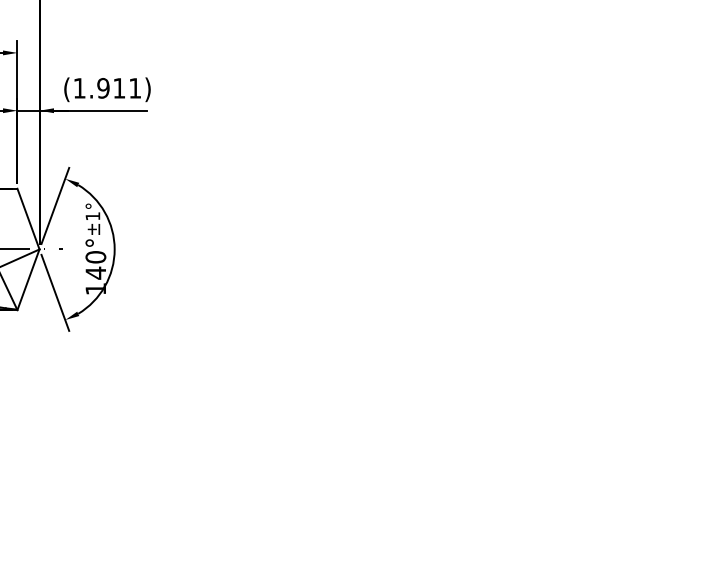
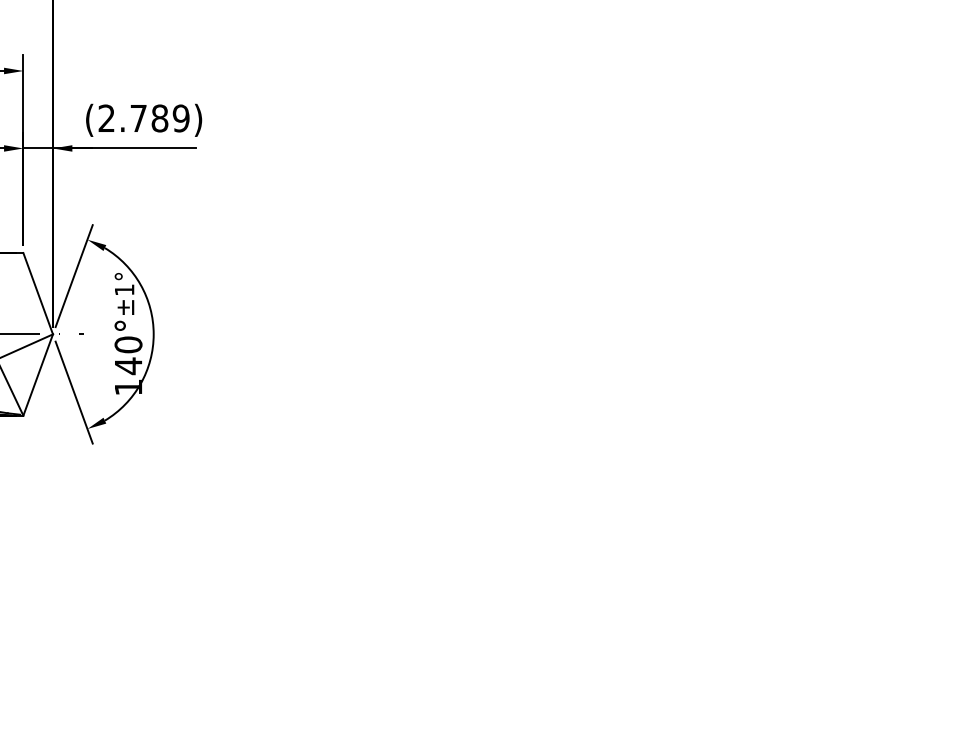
text: (107, 87) -> (144, 117), (1.911) -> (2.789)

